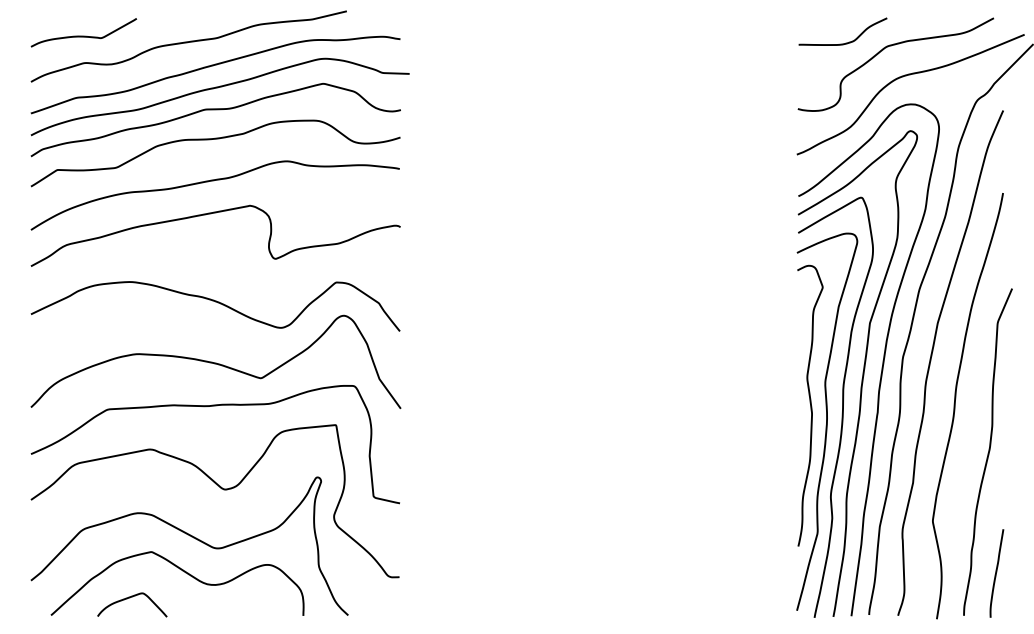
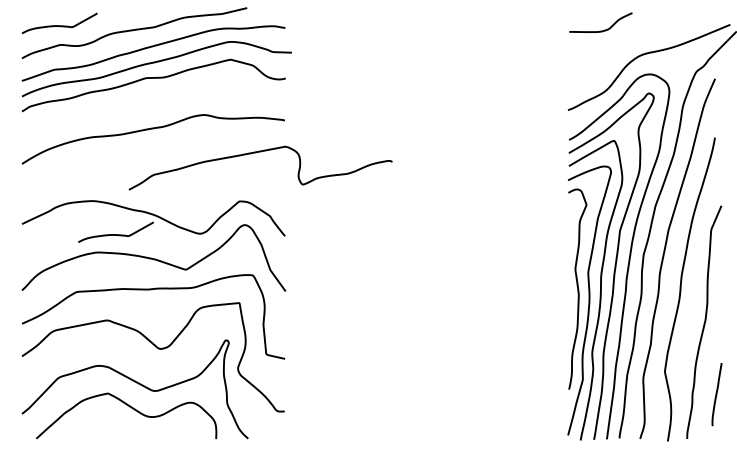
curve: (888, 47) -> (633, 33), removed
curve: (210, 140) -> (149, 100), removed
curve: (211, 214) -> (257, 152), moved
curve: (162, 328) -> (115, 234), added
curve: (996, 573) -> (716, 394), moved
curve: (130, 598) -> (92, 426), removed

